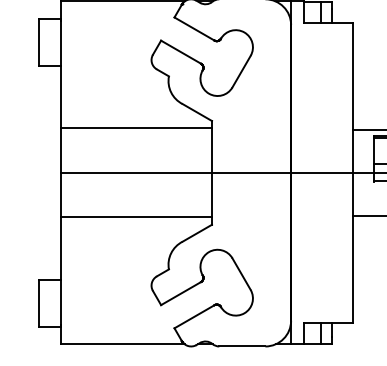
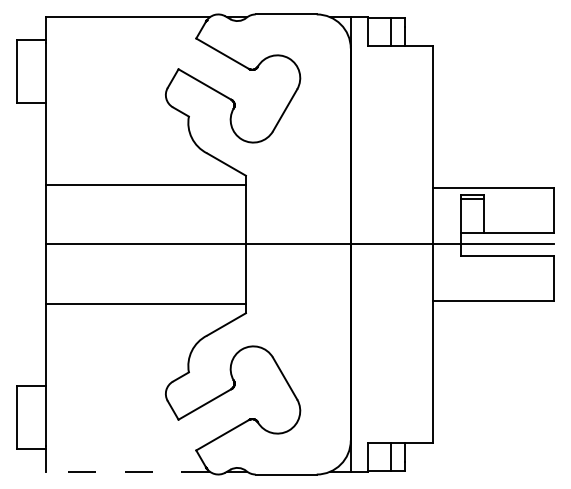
line: (122, 344) -> (127, 471), solid -> dashed

